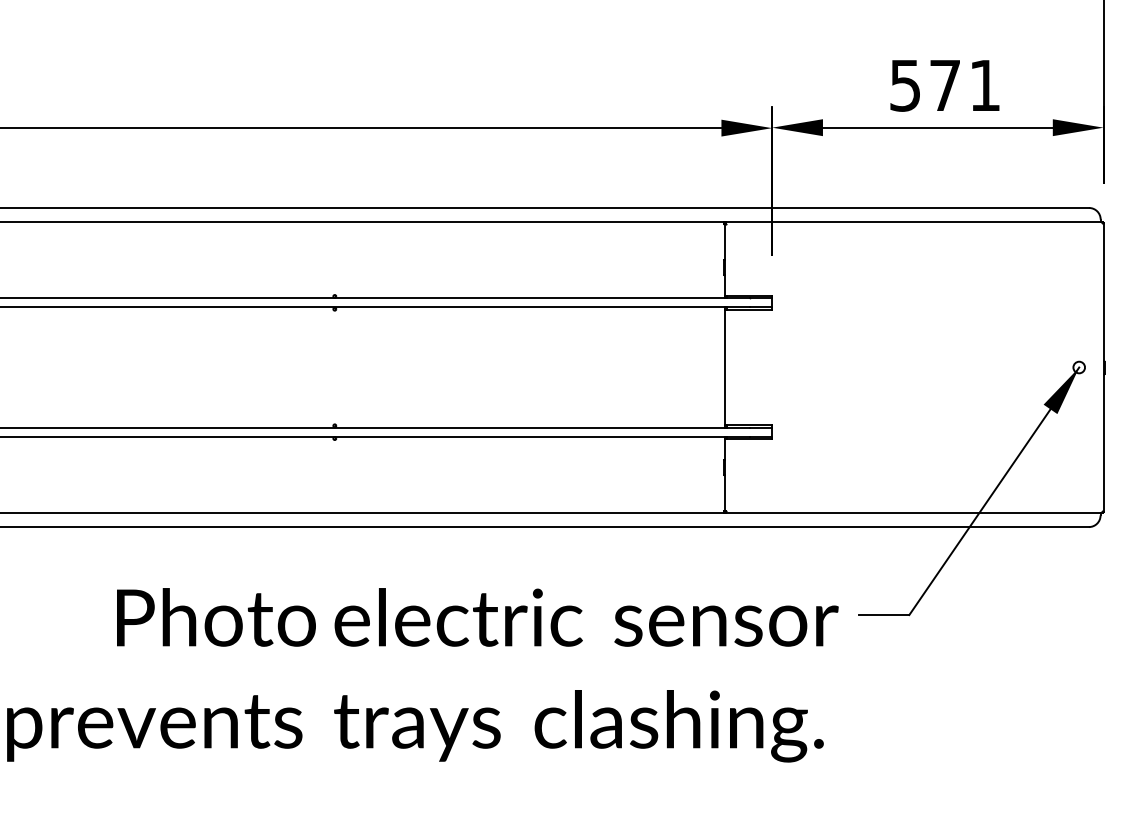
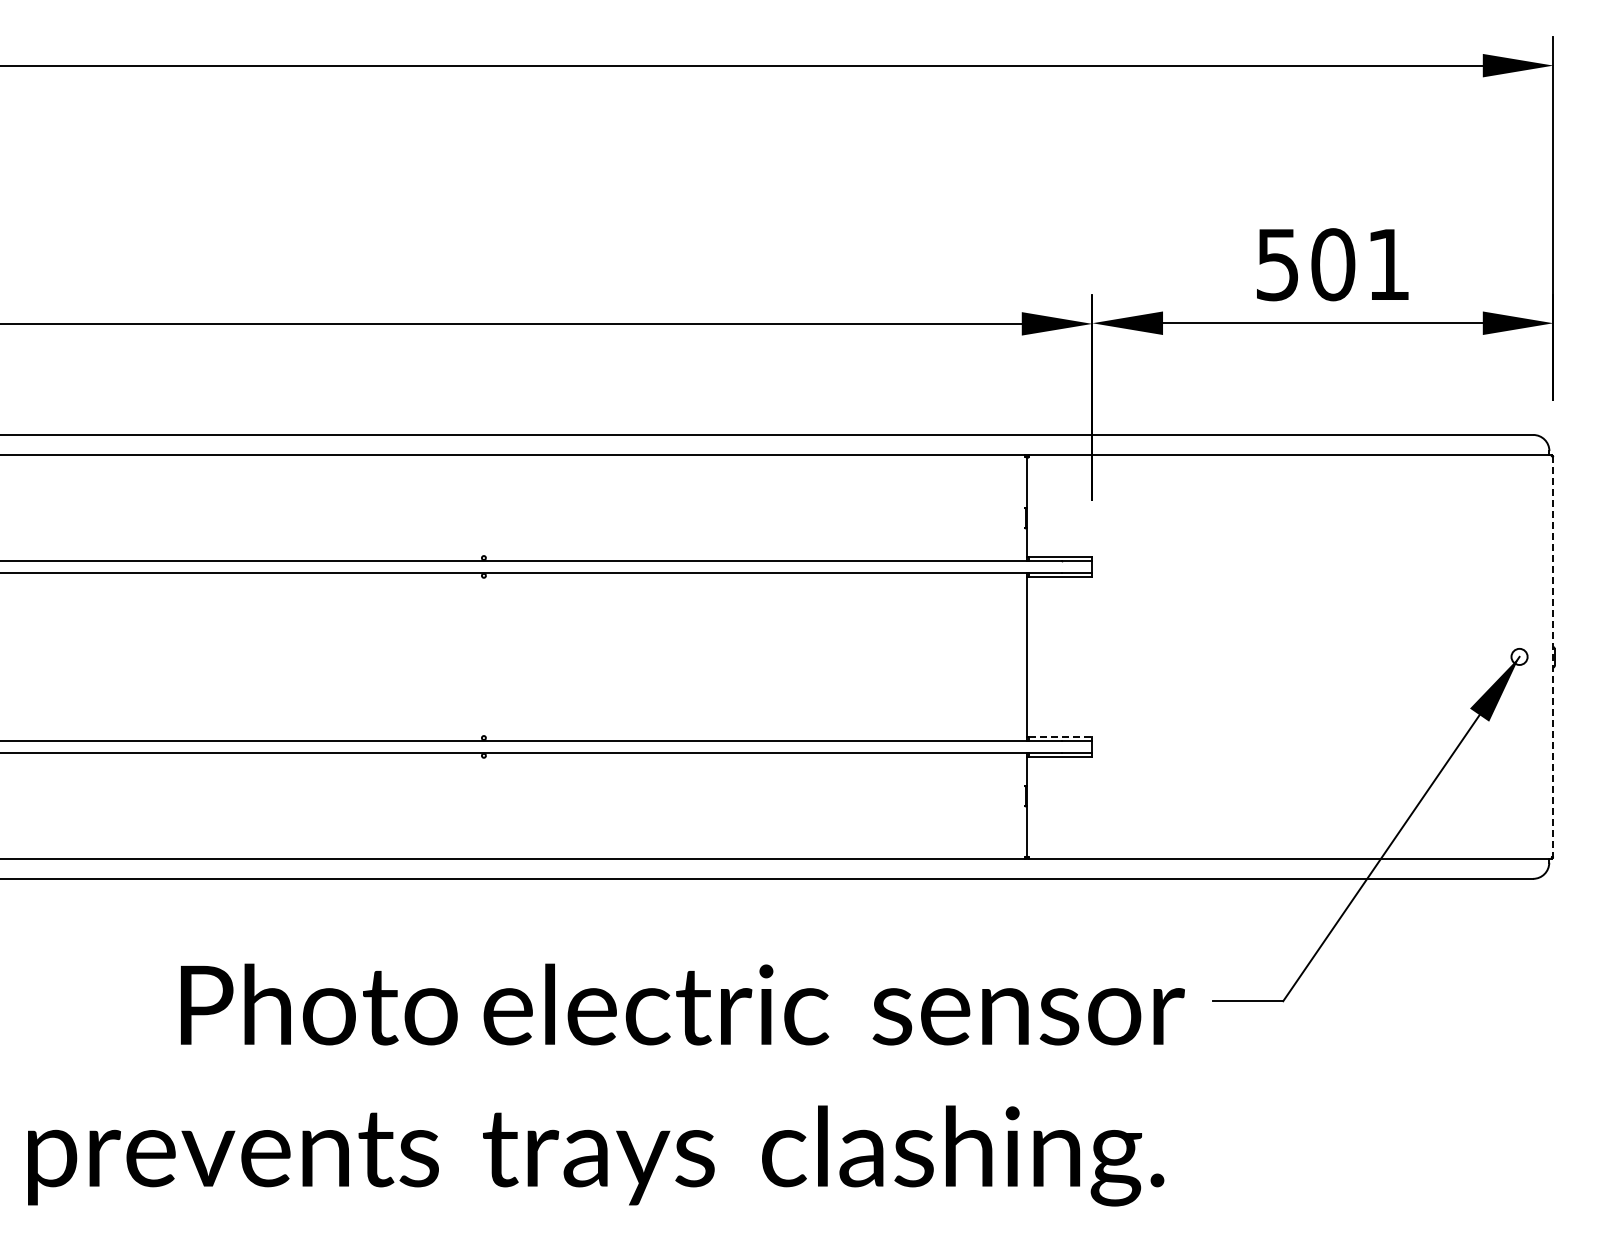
text: (945, 85) -> (1333, 264), 571 -> 501
line: (1103, 367) -> (1553, 656), solid -> dashed
line: (749, 424) -> (1060, 736), solid -> dashed

